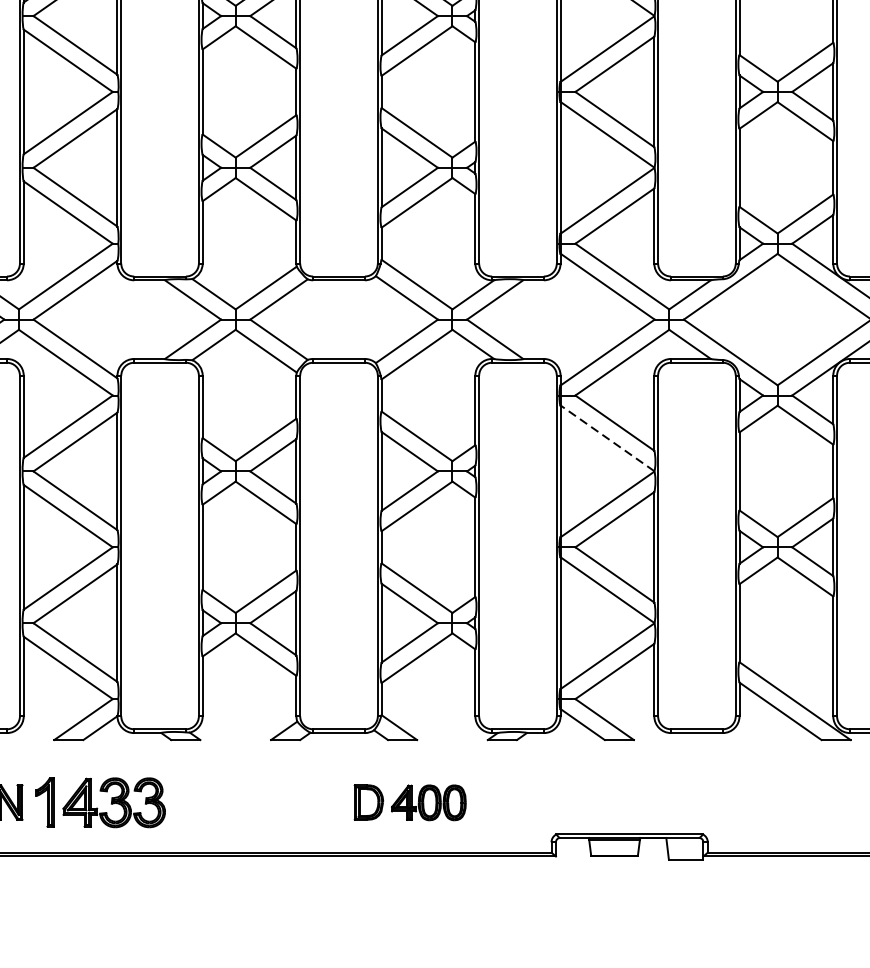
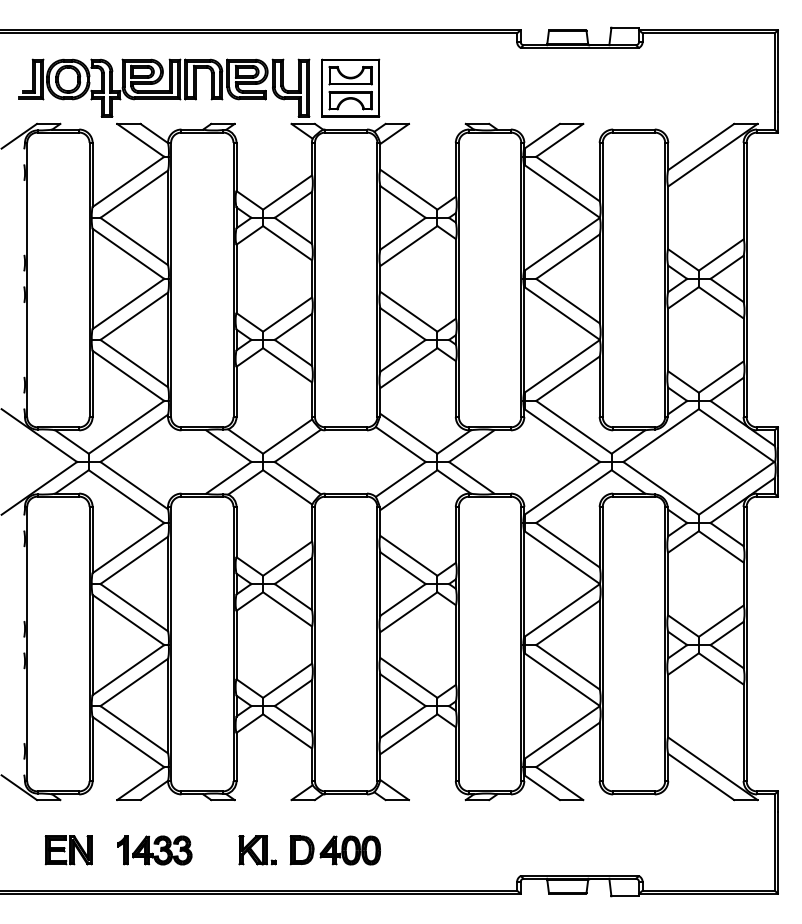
line: (608, 438) -> (562, 557), dashed -> solid
part: (100, 802) -> (154, 850), size x0.71
part: (228, 802) -> (257, 850), added
part: (409, 802) -> (334, 850), moved

